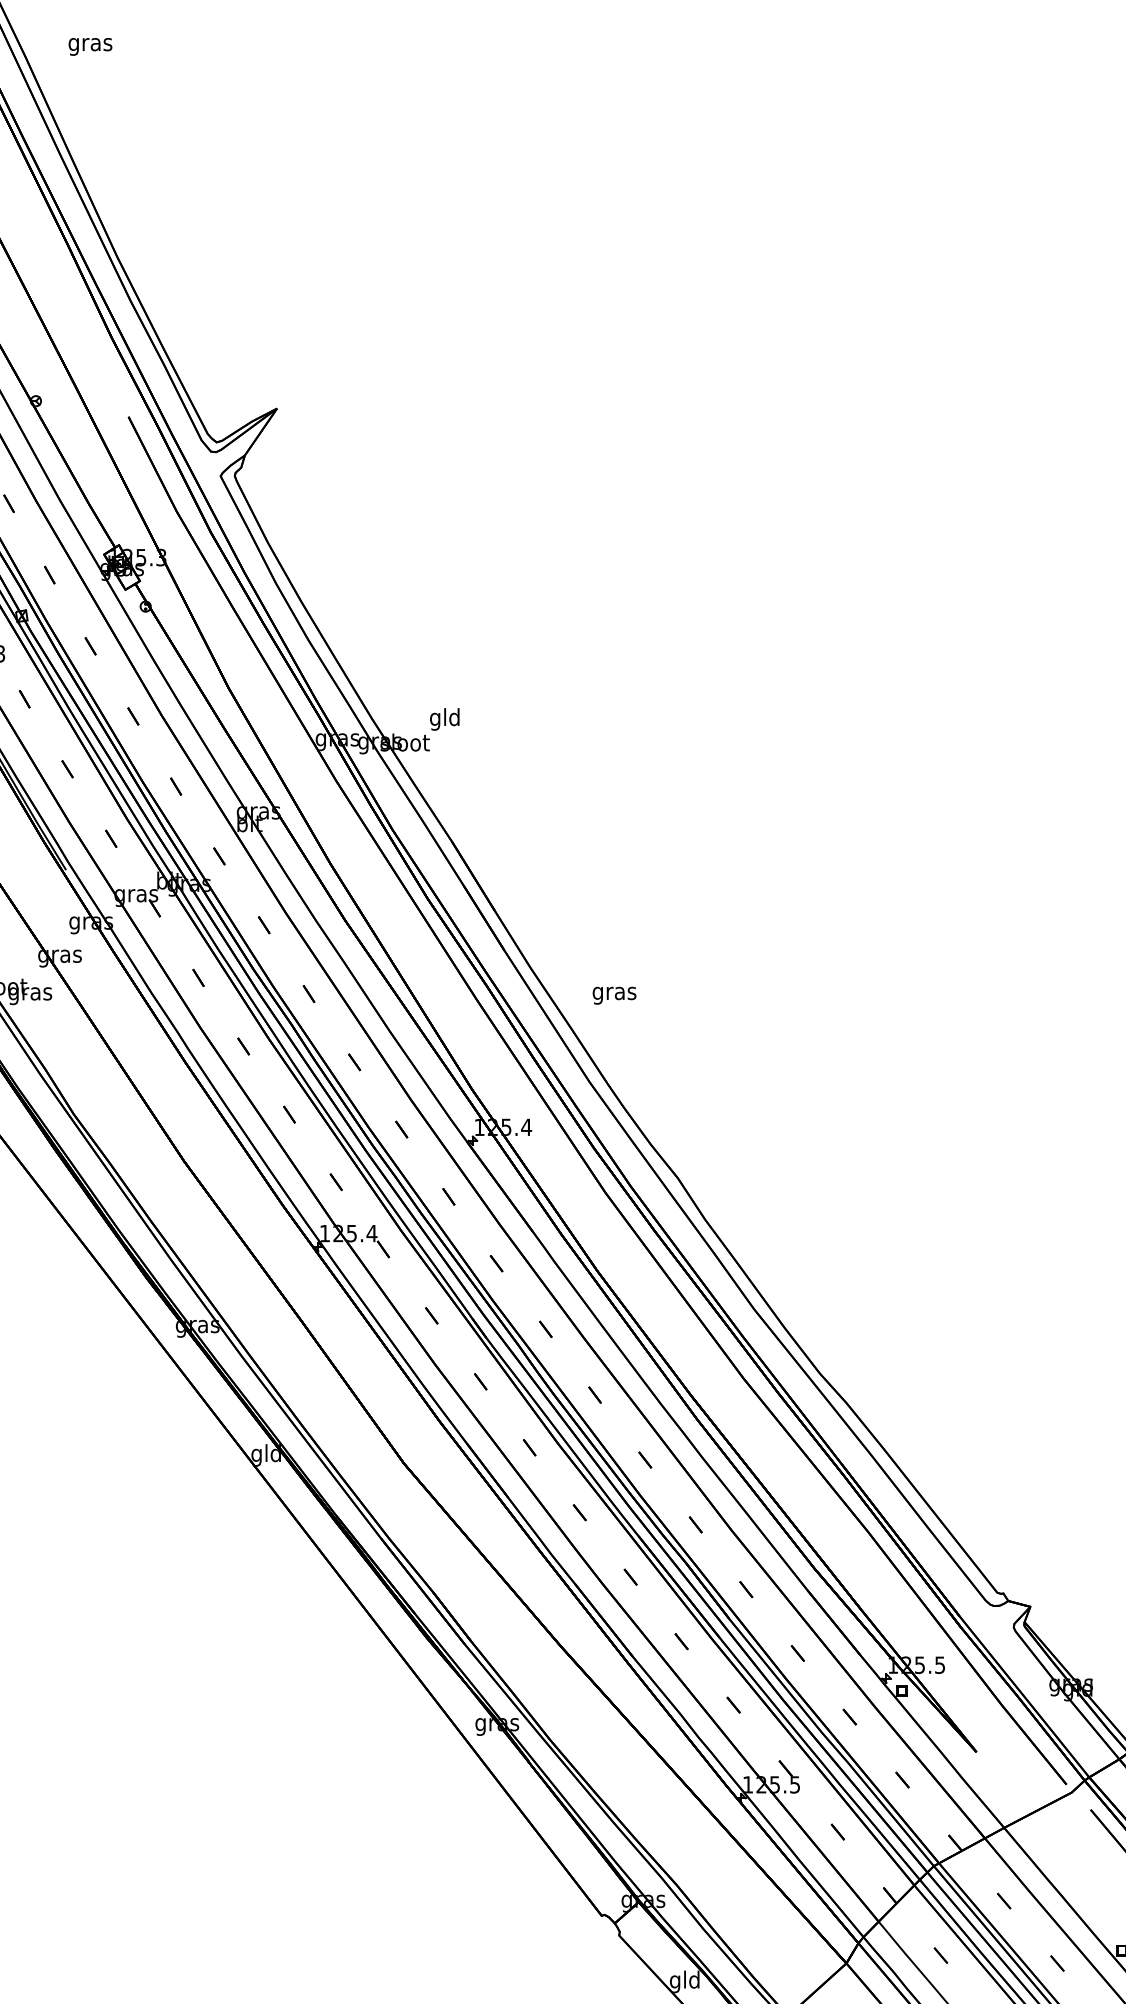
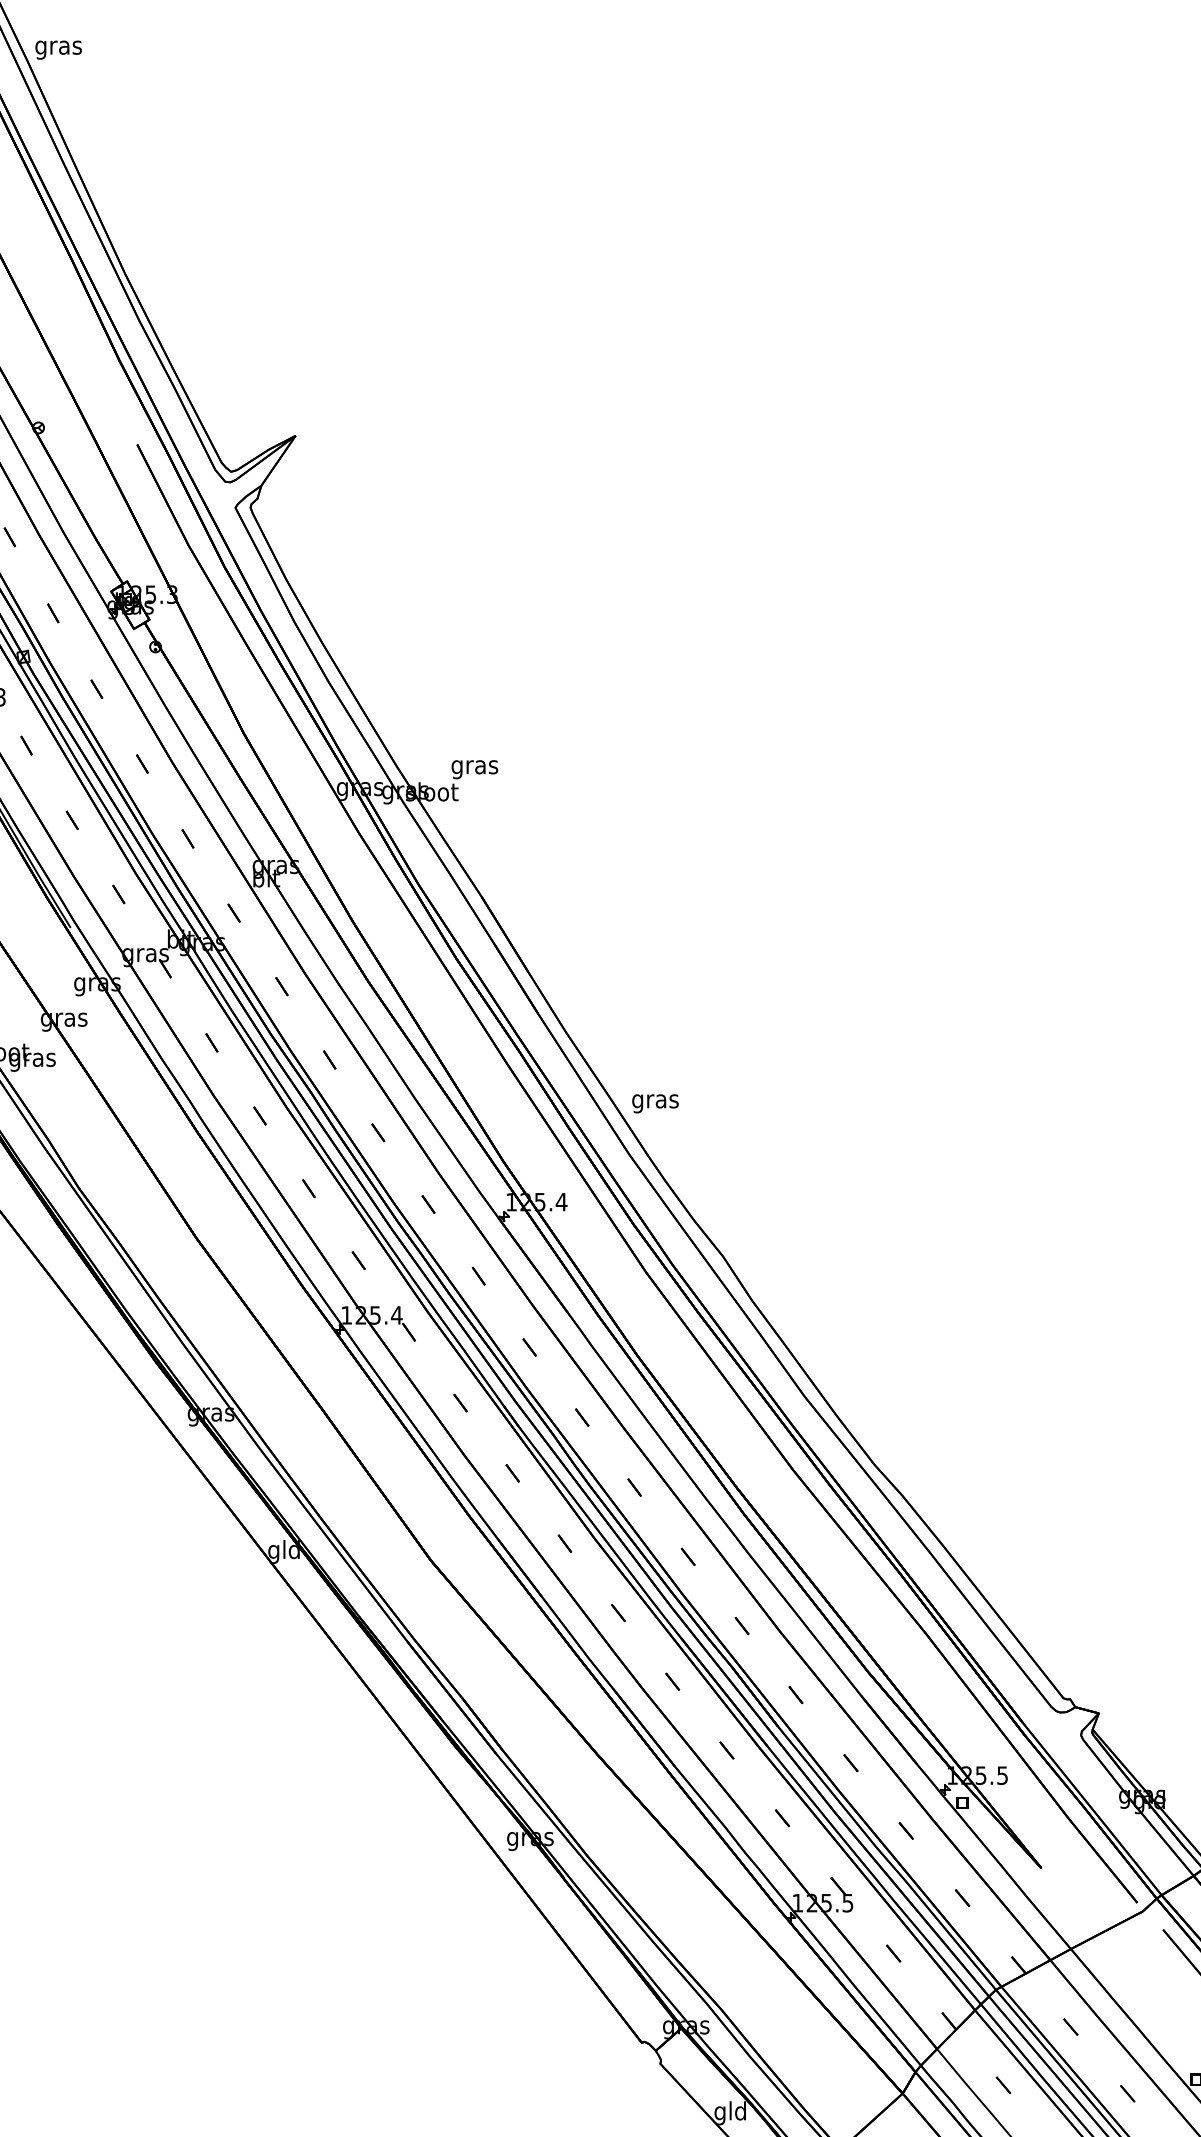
text: (90, 46) -> (58, 49), moved
text: (444, 719) -> (474, 767), gld -> gras
text: (614, 995) -> (655, 1103), moved

